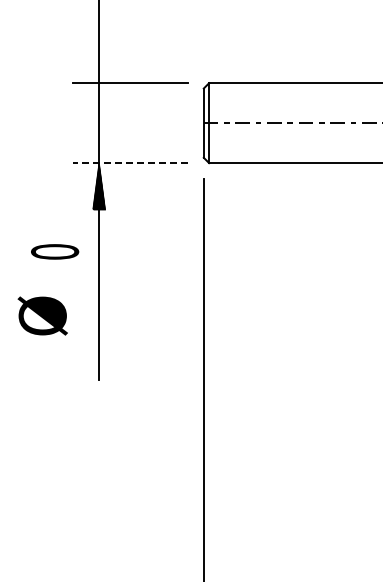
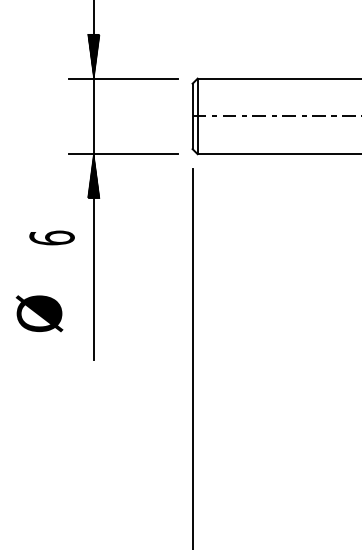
hatch: (99, 59) -> (94, 56), added
line: (130, 163) -> (123, 154), dashed -> solid
text: (55, 251) -> (52, 237), 0 -> 6
text: (42, 315) -> (39, 313), moved

